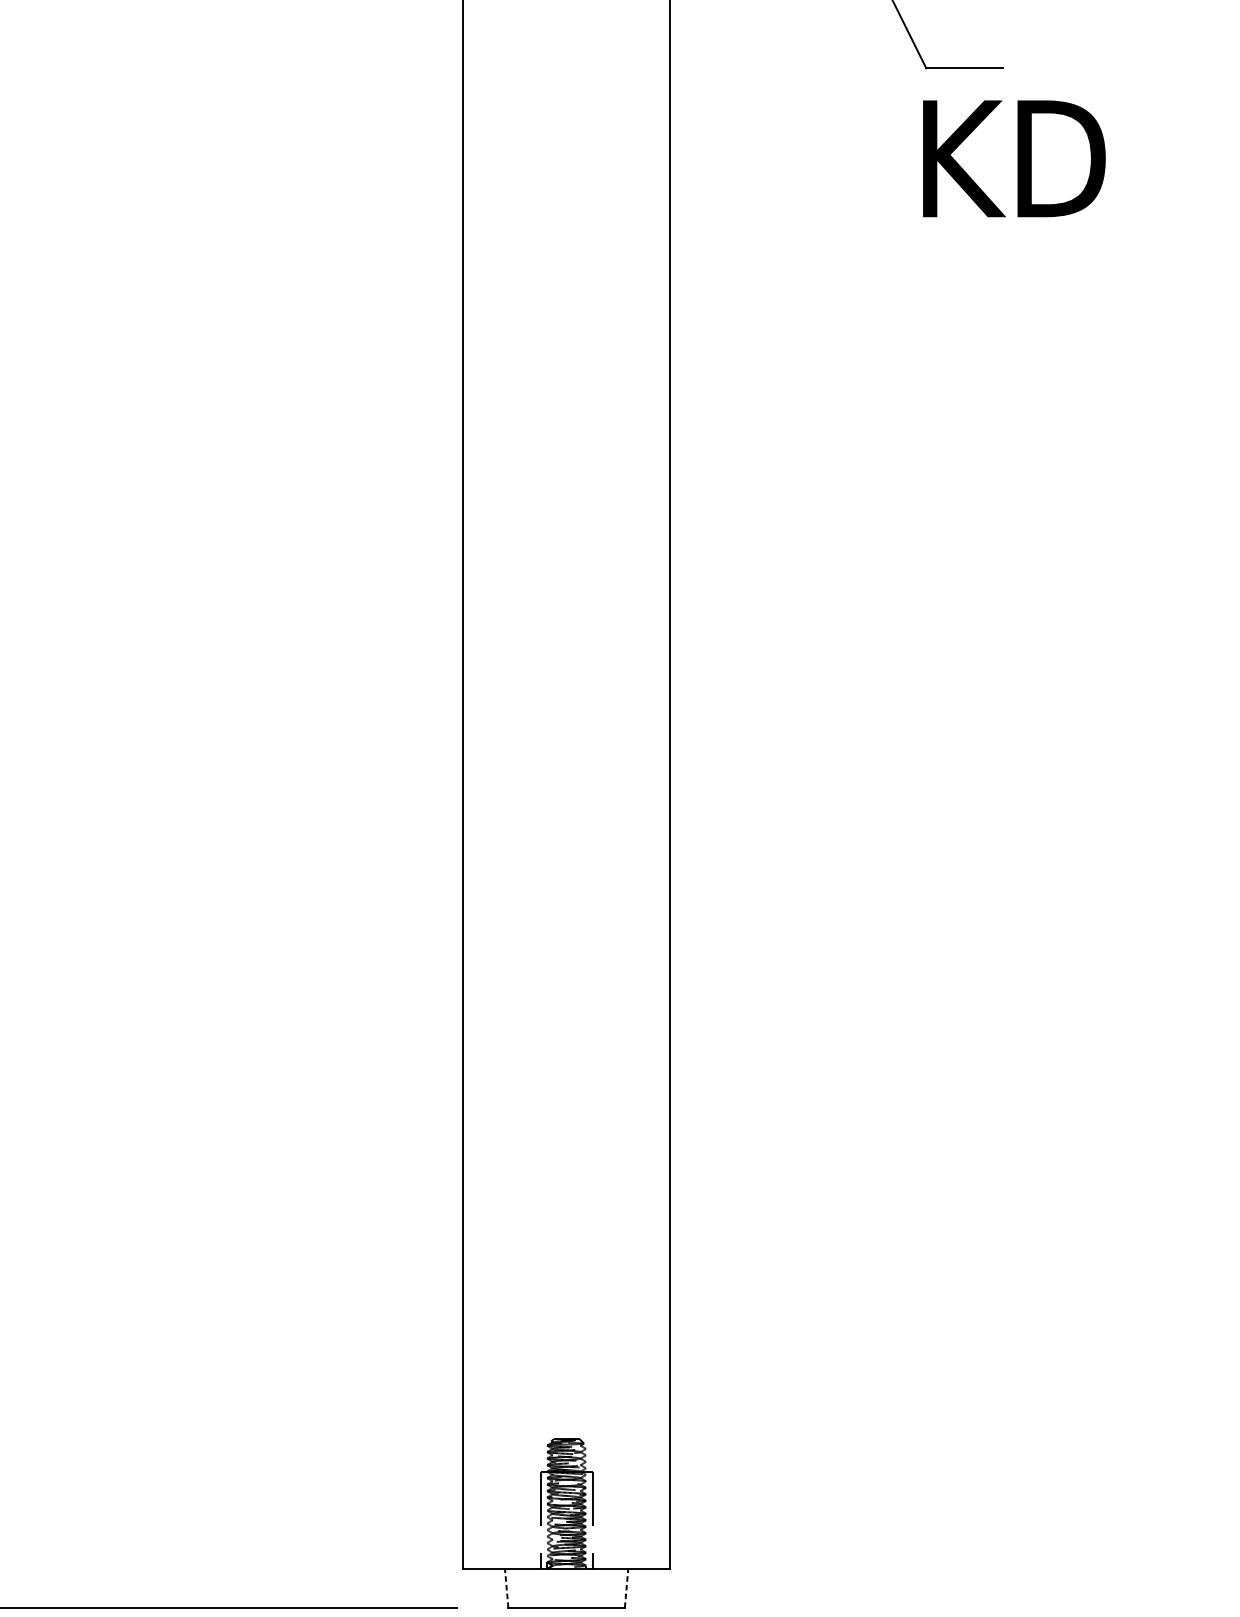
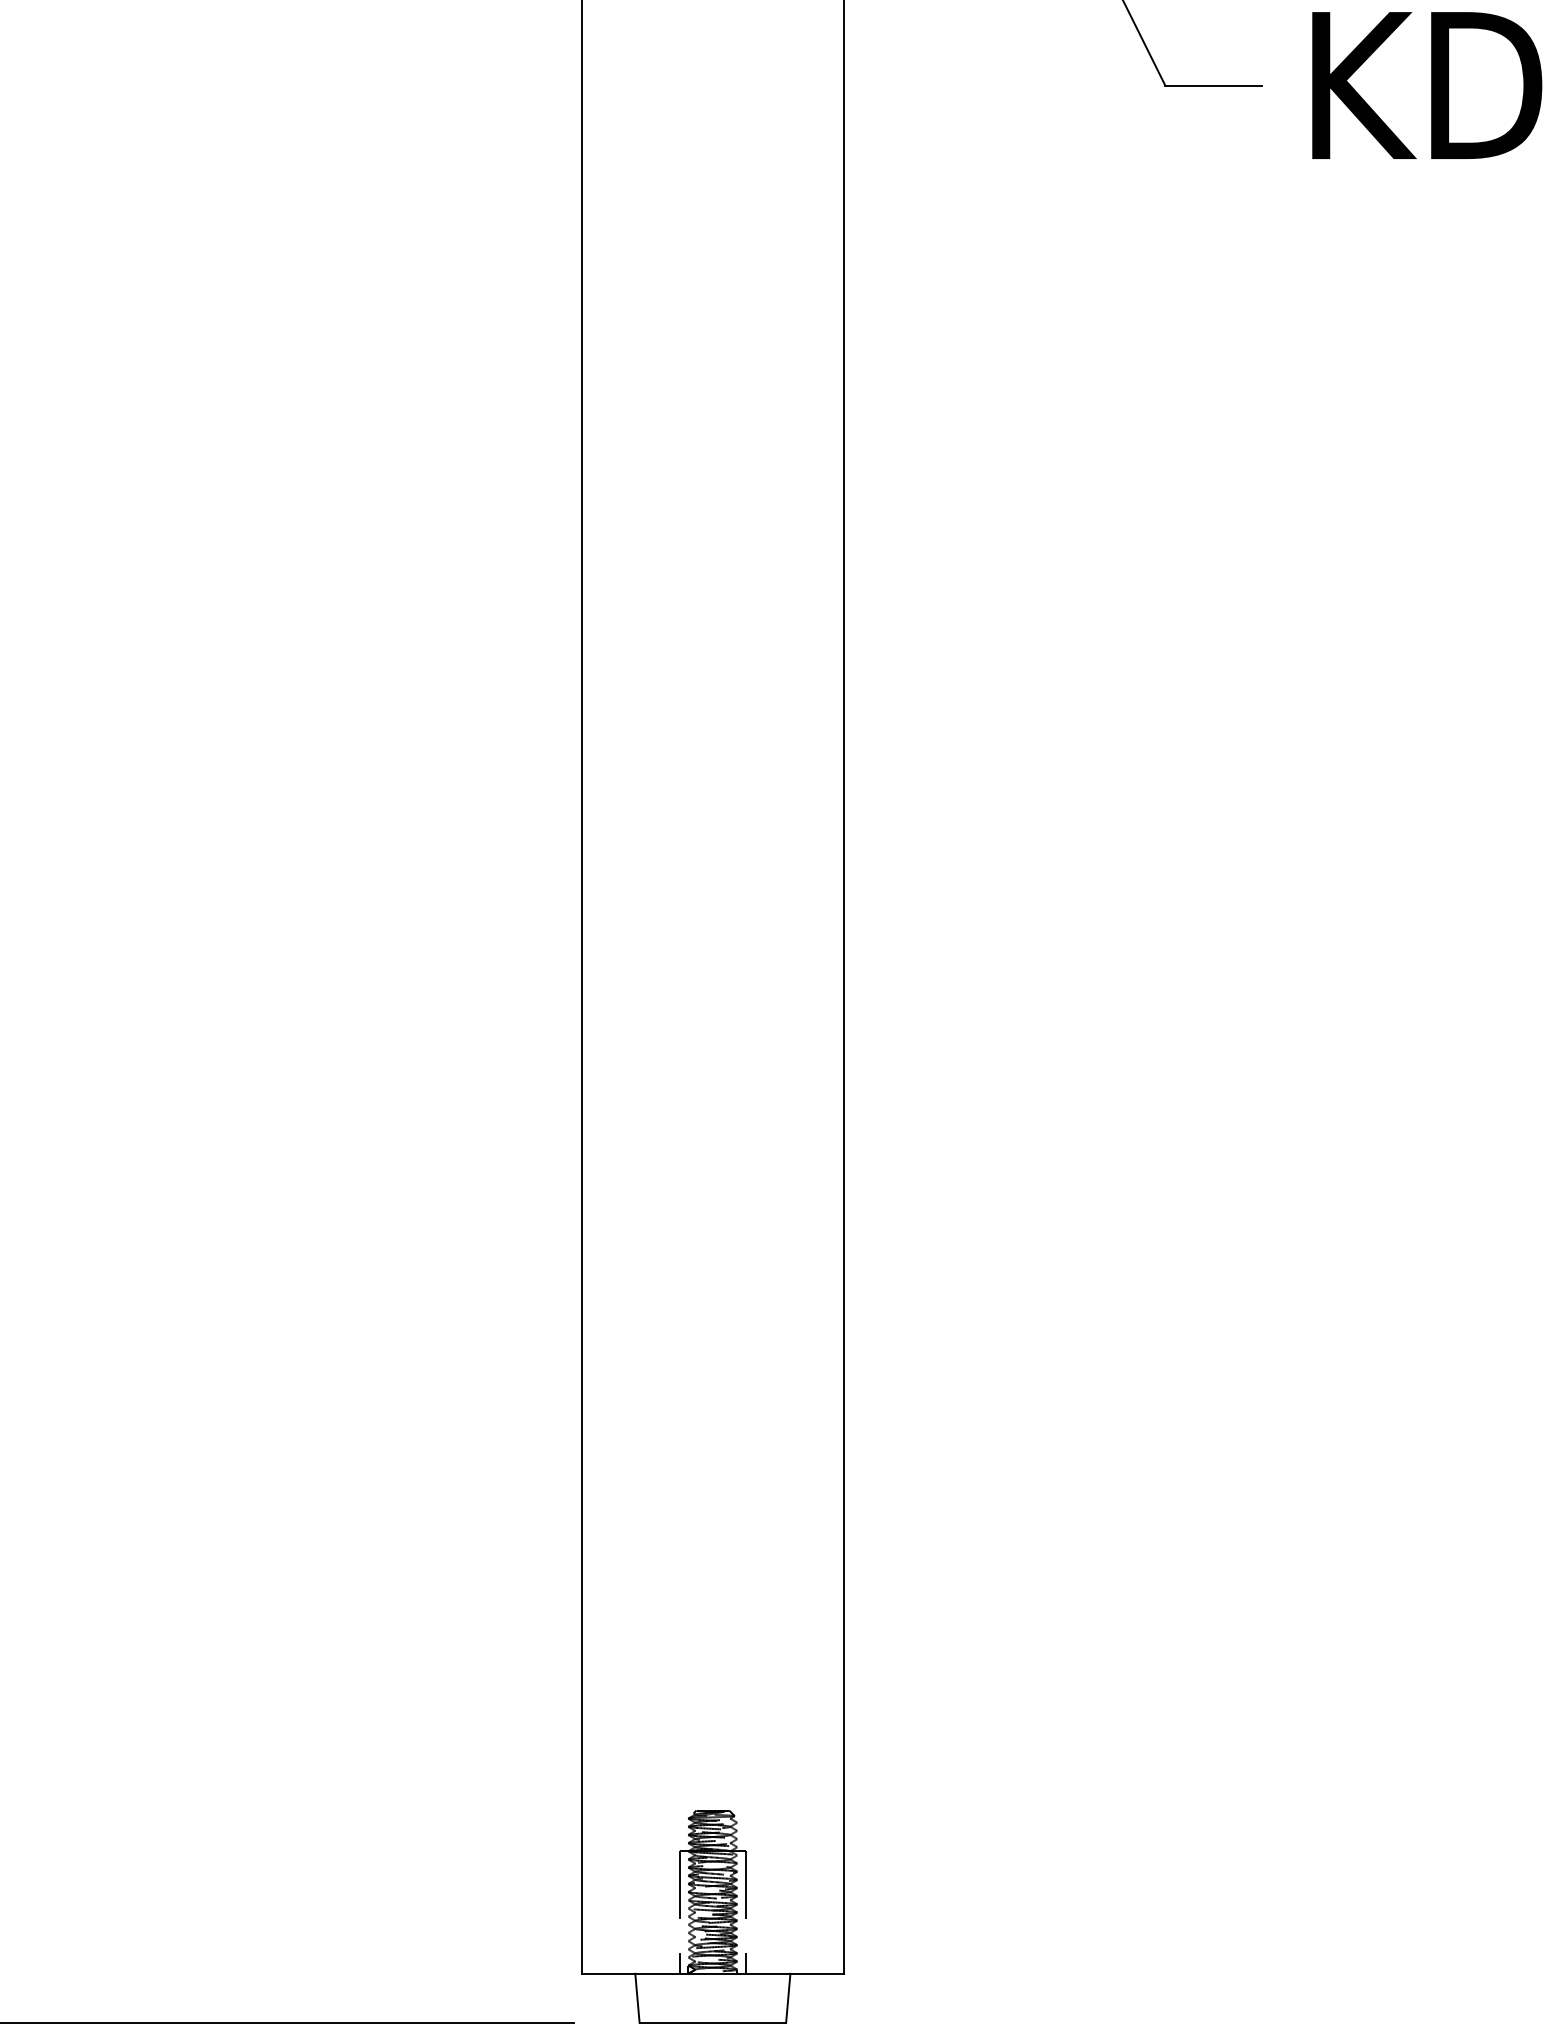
text: (1014, 158) -> (1427, 85), moved
line: (506, 1588) -> (637, 1998), dashed -> solid
line: (626, 1588) -> (788, 1998), dashed -> solid

